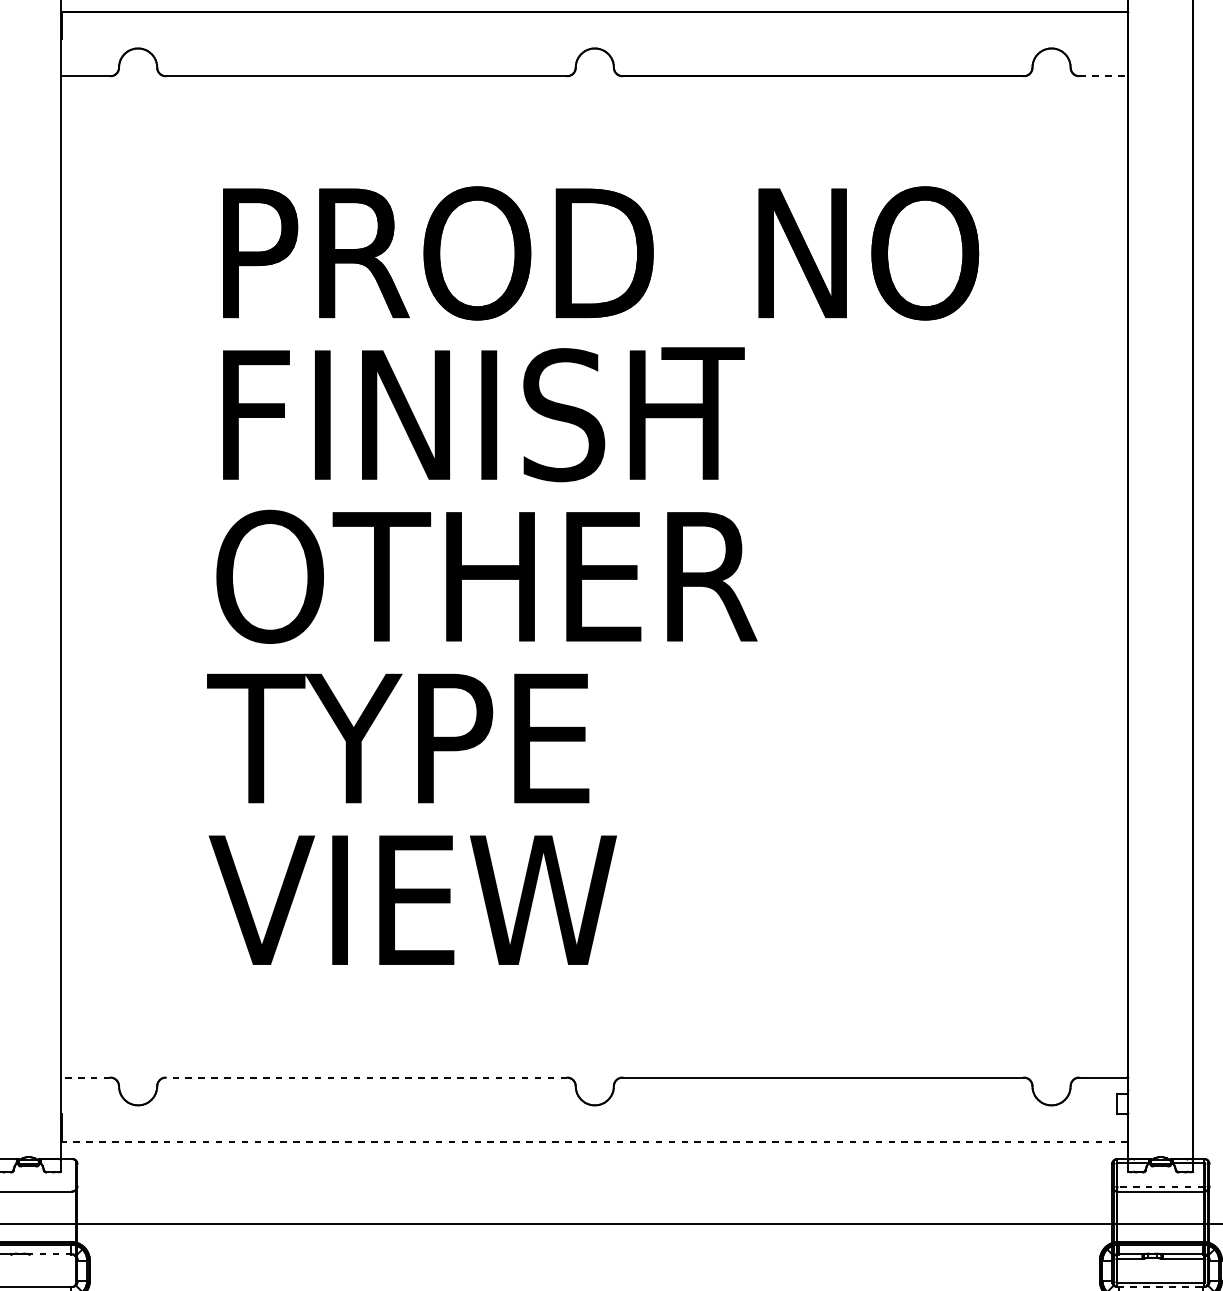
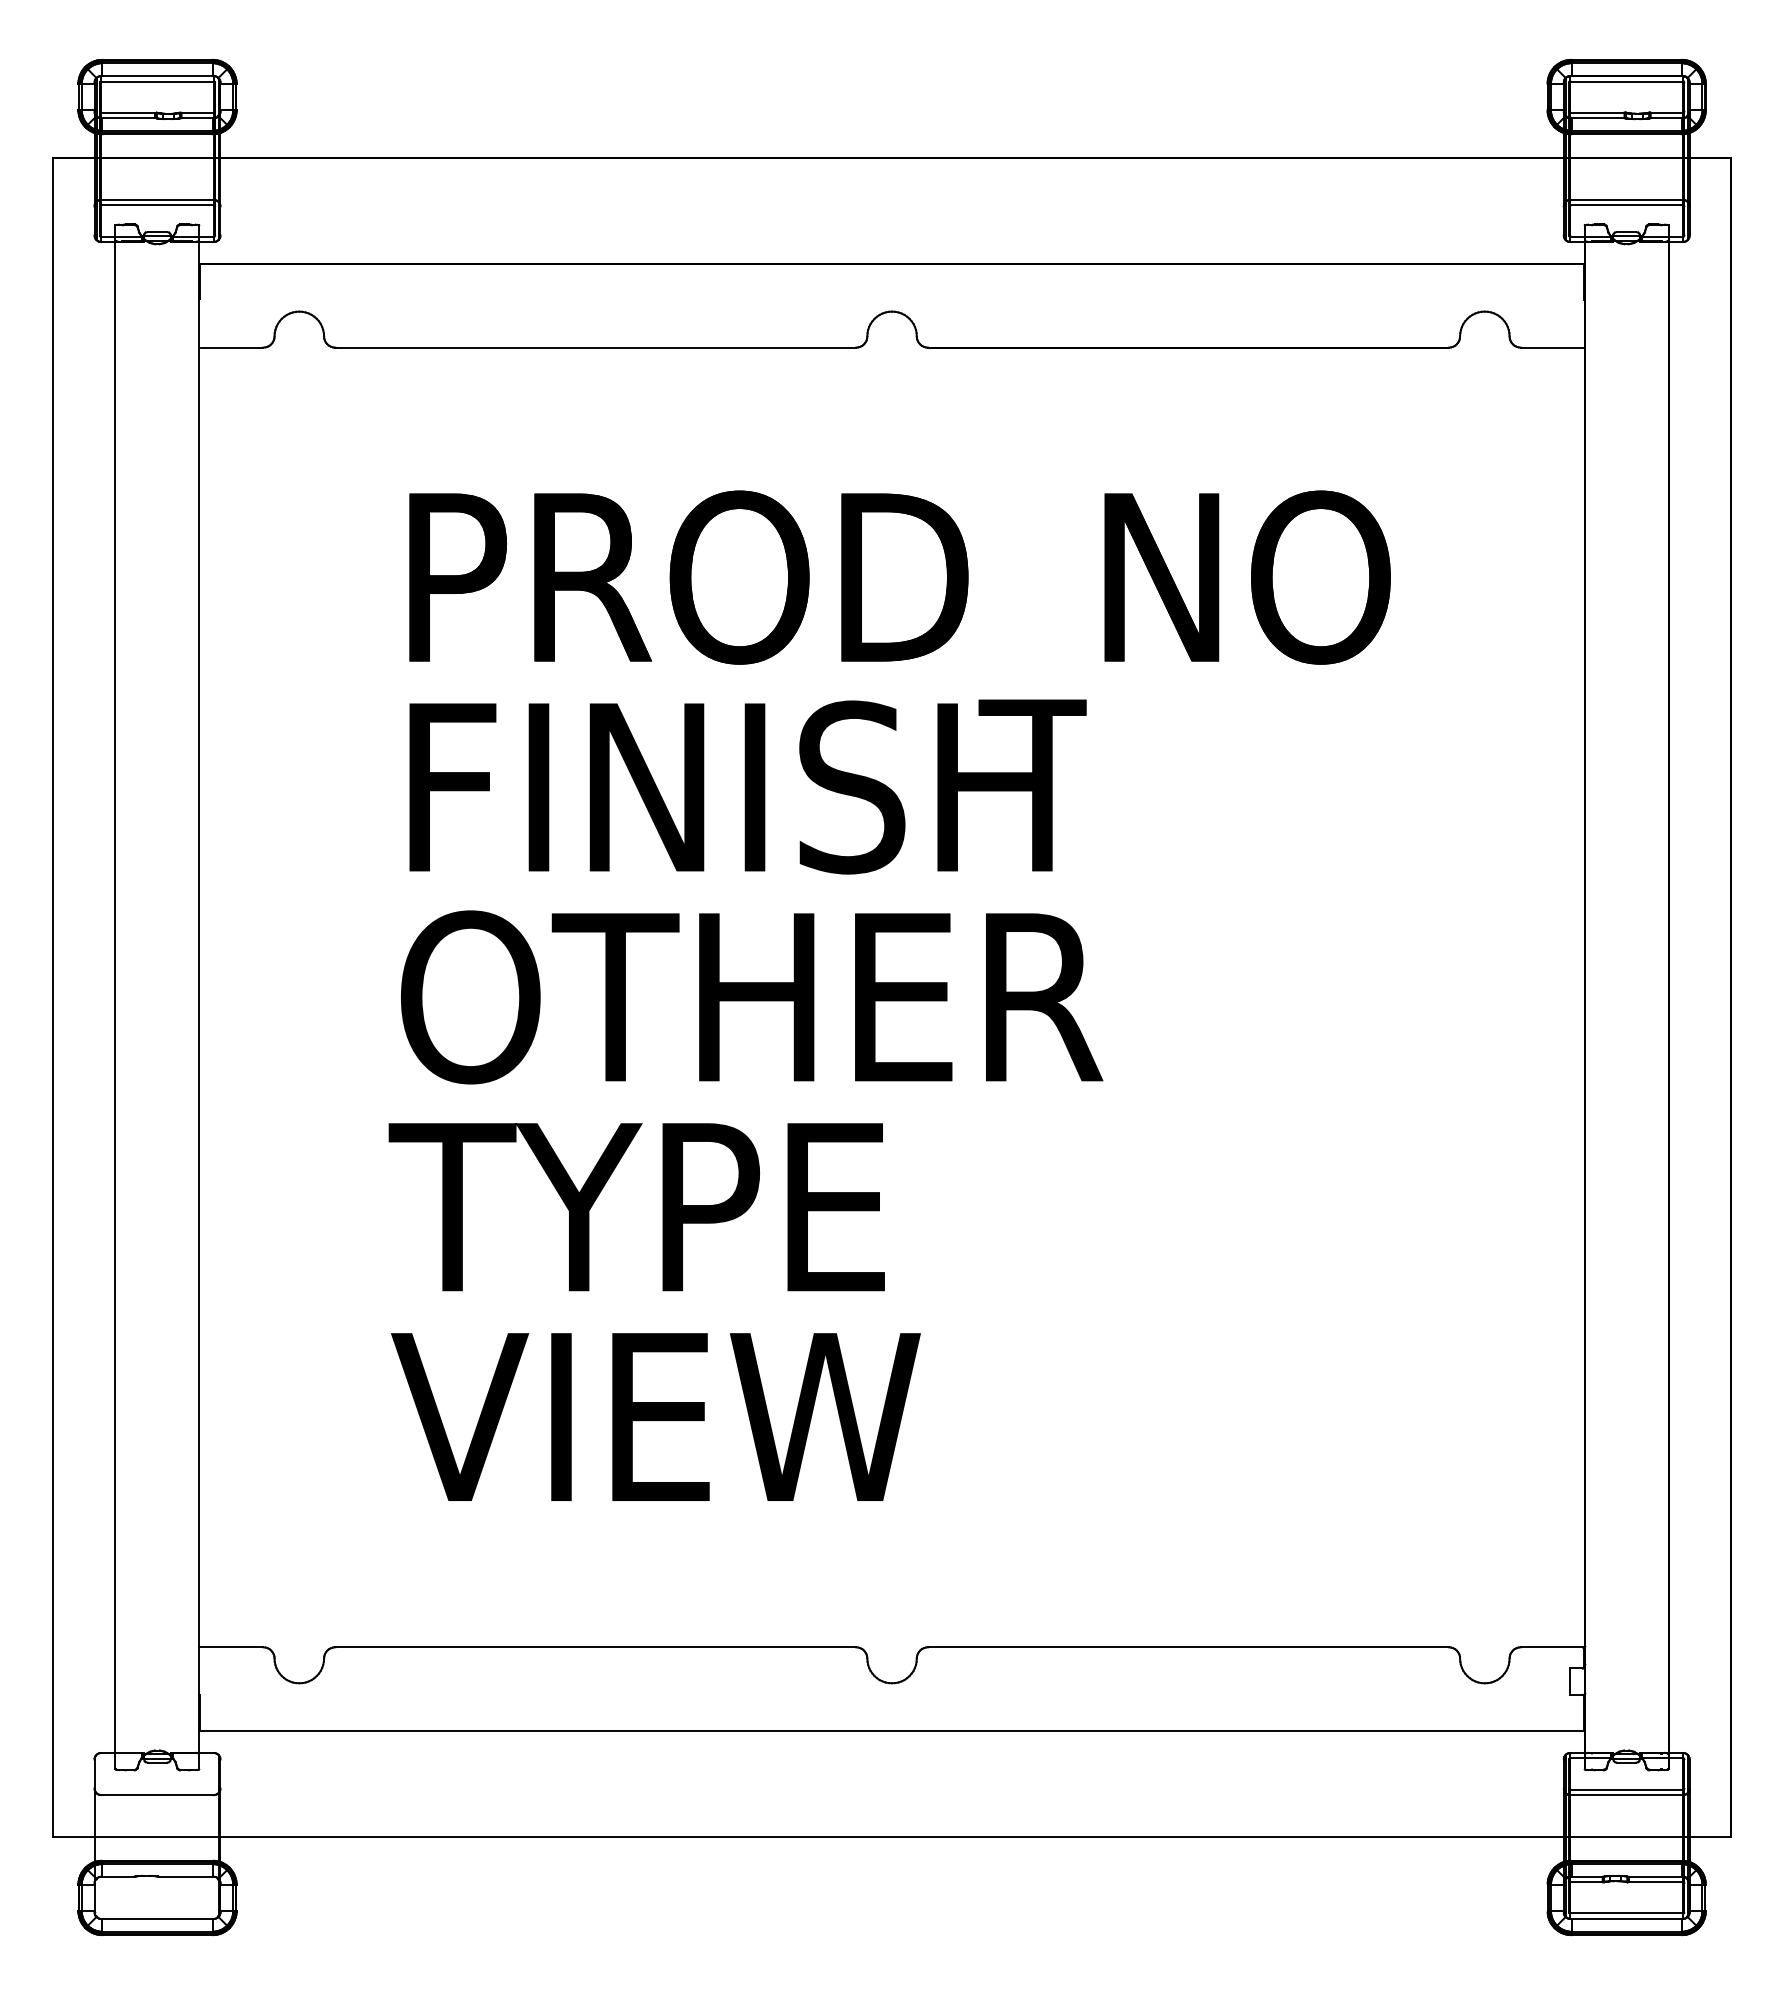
line: (1103, 76) -> (1552, 347), dashed -> solid
line: (85, 1077) -> (231, 1647), dashed -> solid
line: (366, 1077) -> (595, 1647), dashed -> solid
line: (595, 1142) -> (892, 1731), dashed -> solid
line: (1160, 1187) -> (1626, 1789), dashed -> solid
line: (50, 1254) -> (185, 1876), dashed -> solid
line: (1161, 1286) -> (1627, 1918), dashed -> solid

